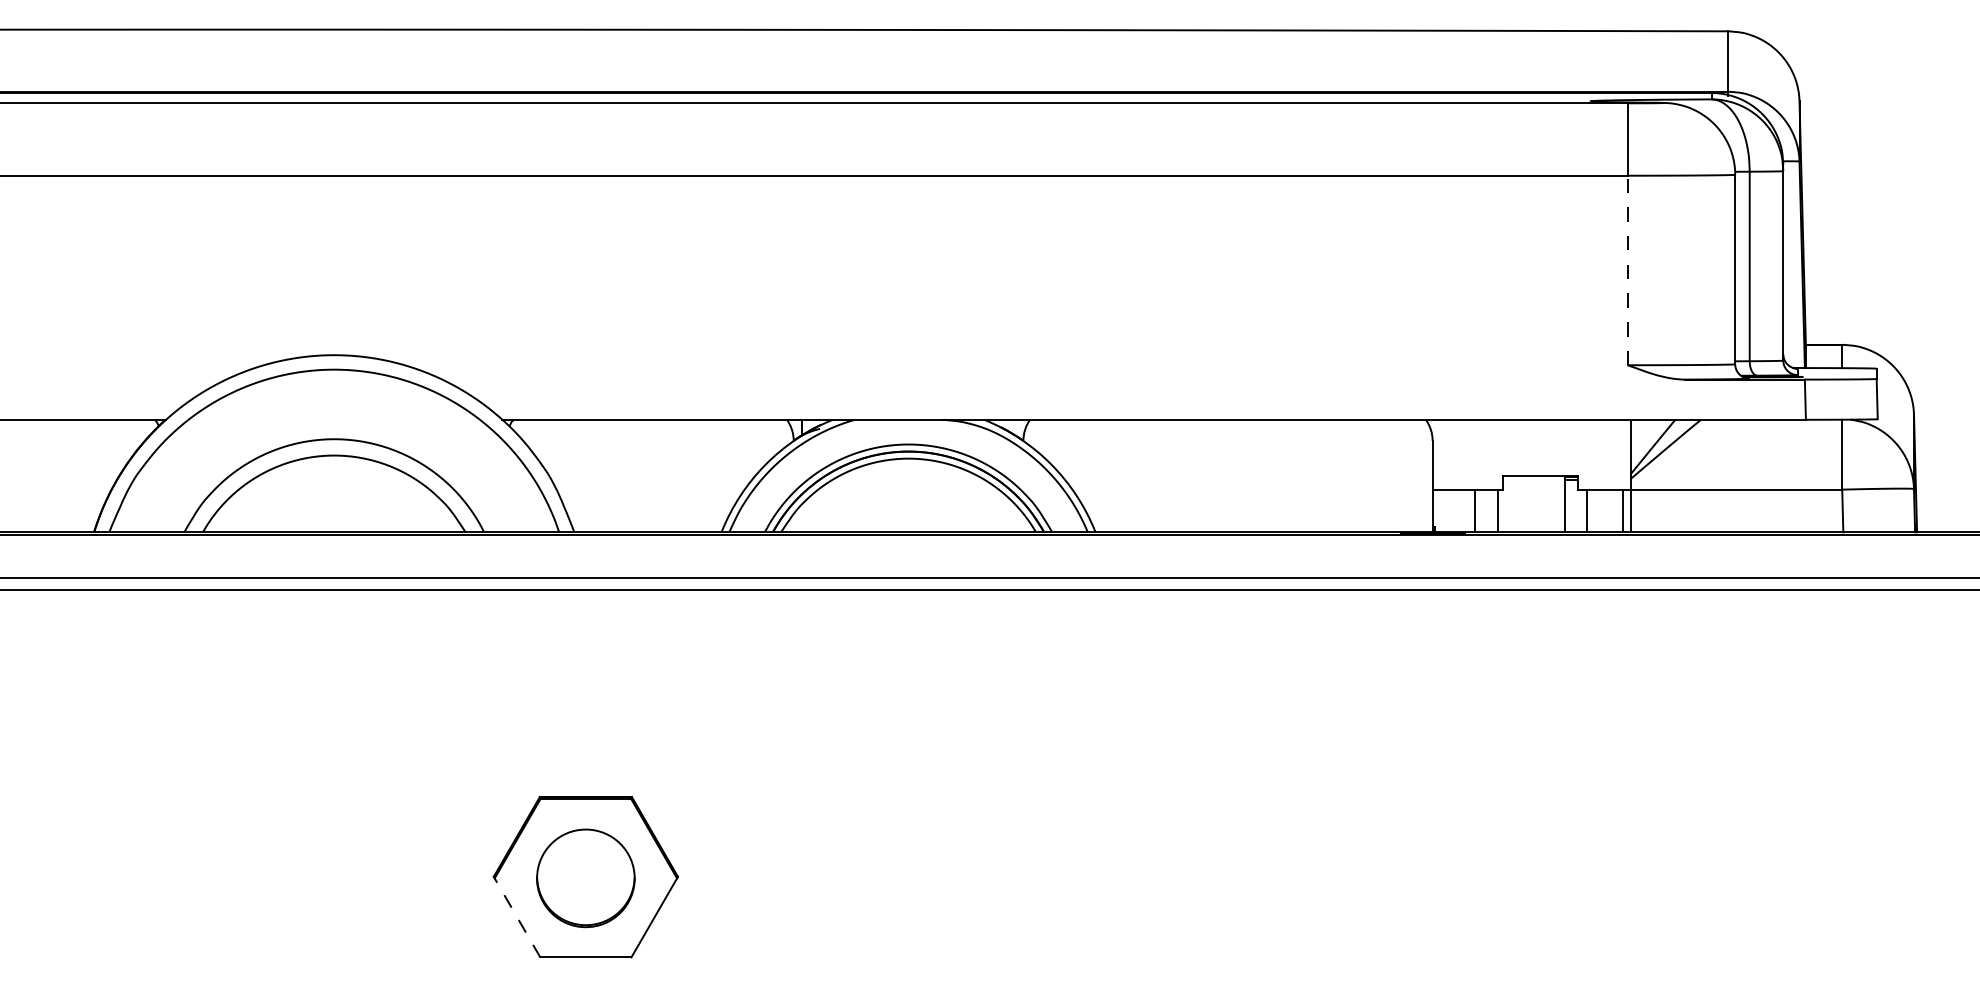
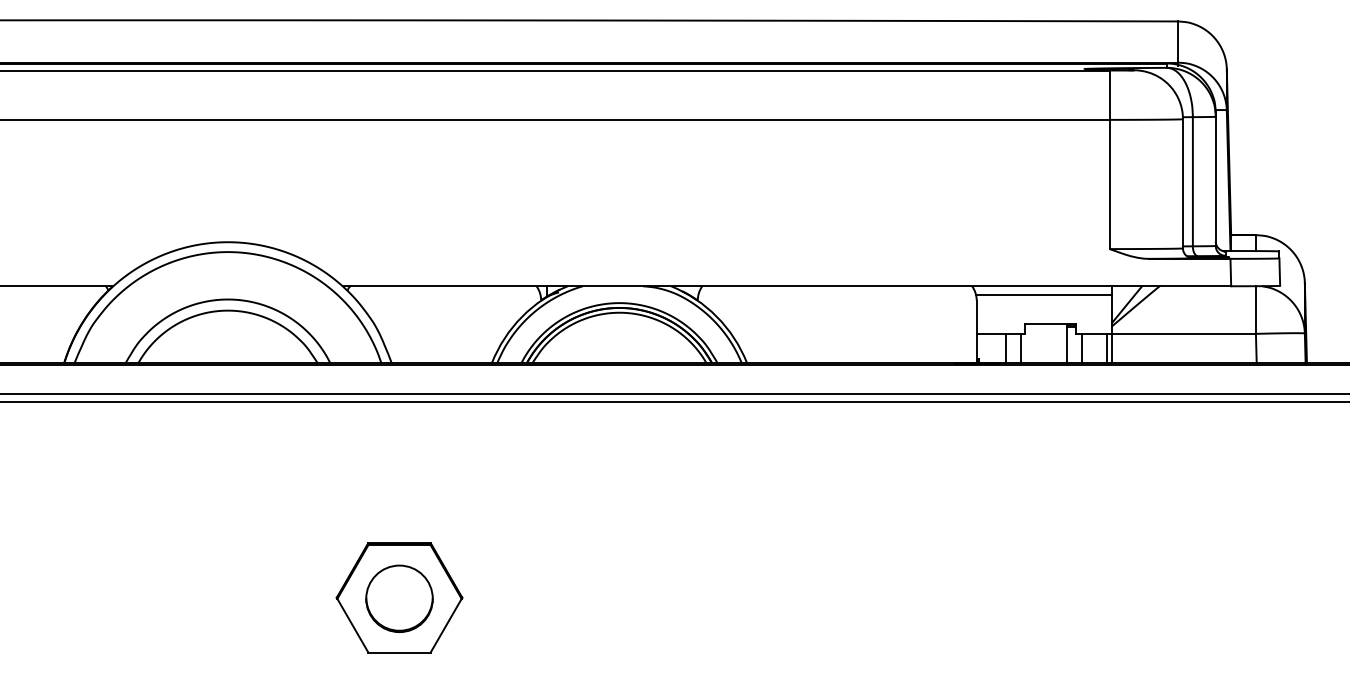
line: (1627, 270) -> (1109, 184), dashed -> solid
line: (1530, 431) -> (1043, 294), added
line: (516, 917) -> (352, 625), dashed -> solid

